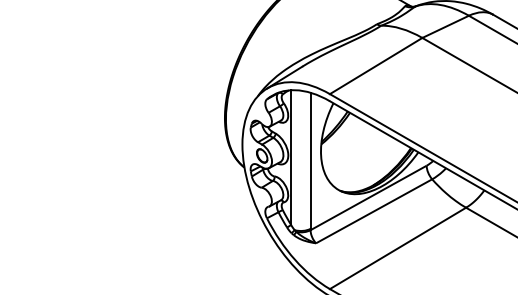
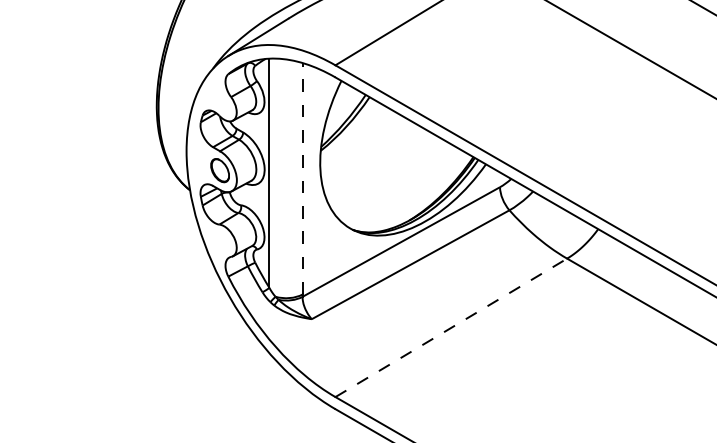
line: (310, 160) -> (302, 178), solid -> dashed
line: (398, 248) -> (452, 328), solid -> dashed

